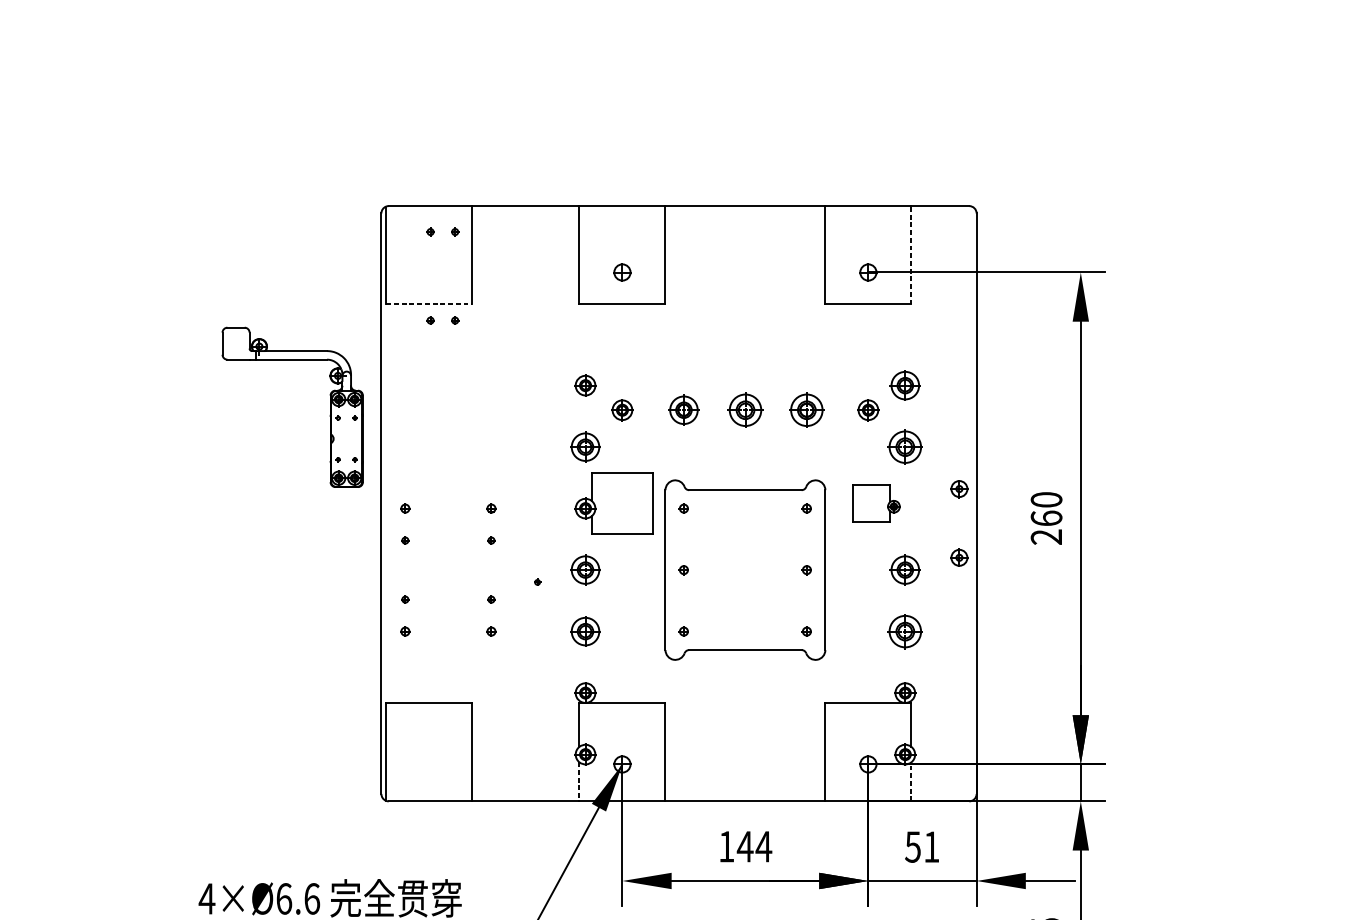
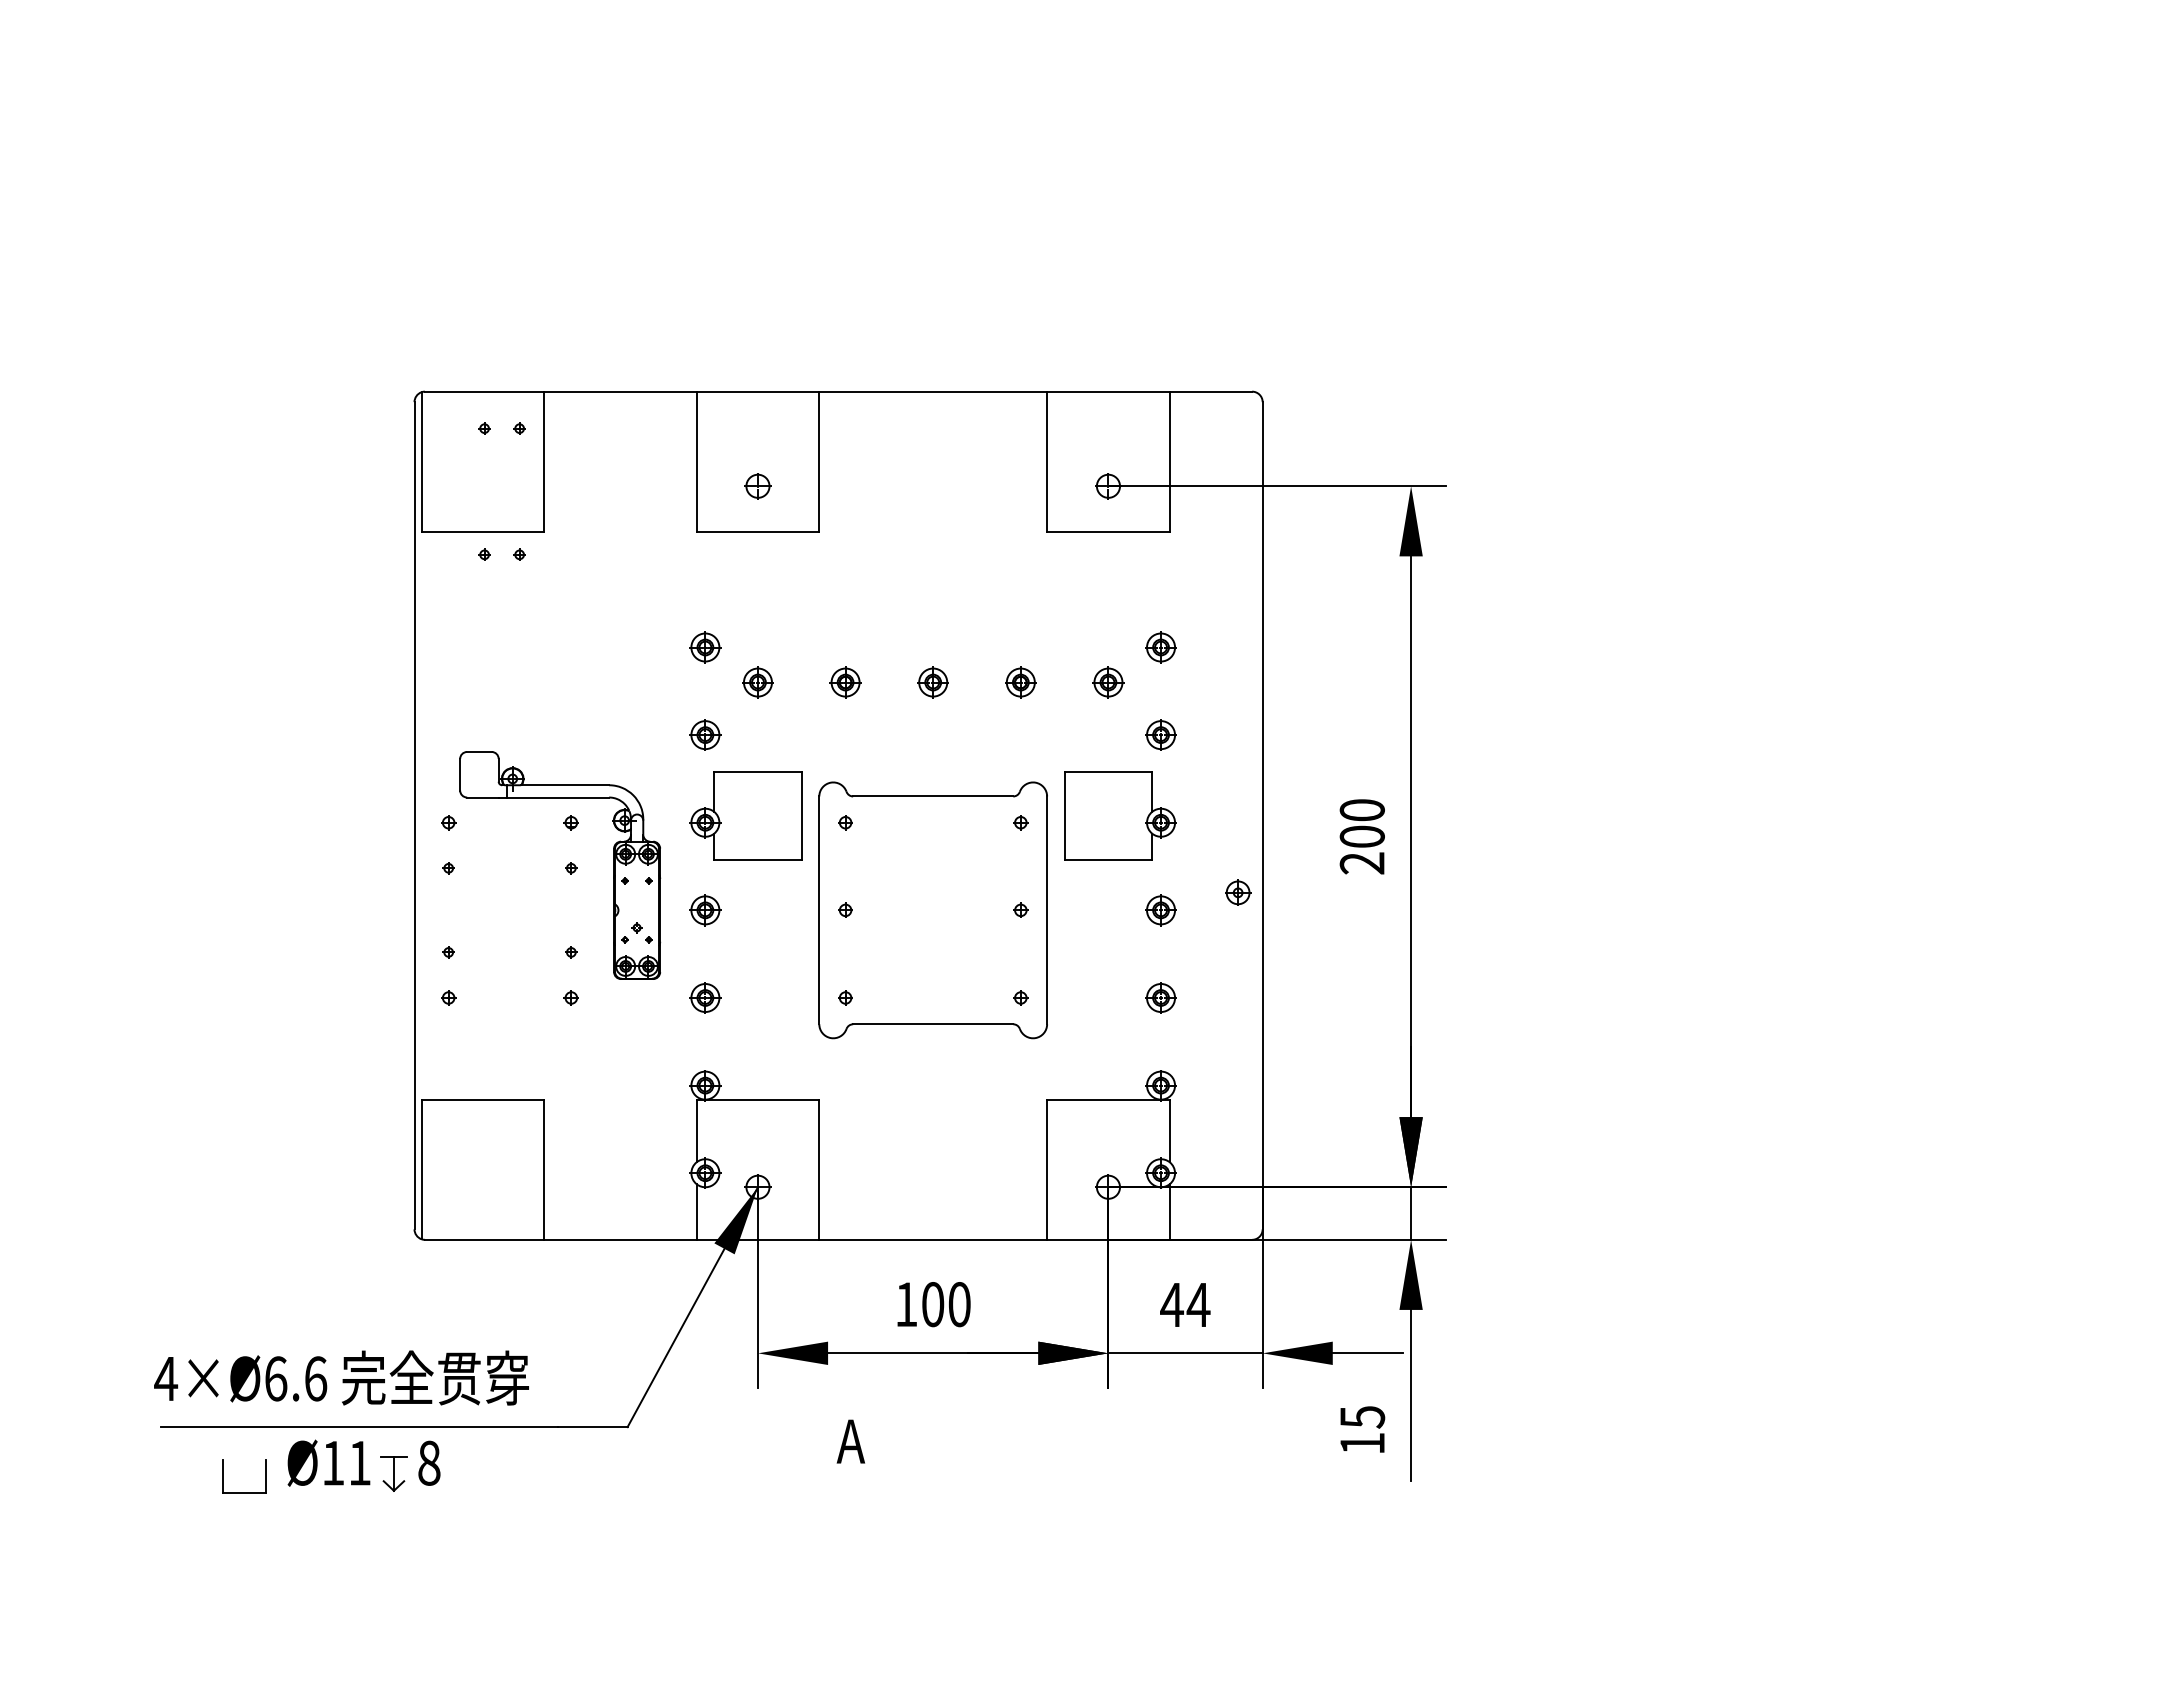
line: (911, 255) -> (1169, 461), dashed -> solid
line: (429, 304) -> (483, 531), dashed -> solid
part: (904, 385) -> (1160, 647), size x0.71
part: (330, 407) -> (613, 865), moved
part: (683, 410) -> (845, 682), size x0.71
part: (744, 410) -> (932, 682), size x0.62
part: (806, 410) -> (1020, 682), size x0.62
part: (585, 446) -> (705, 734), size x0.71
part: (904, 446) -> (1160, 734), size x0.62
part: (959, 488) -> (1238, 794), removed
part: (876, 503) -> (1120, 815), size x1.67
text: (1045, 518) -> (1361, 836), 260 -> 200
part: (585, 570) -> (705, 910), size x0.71
part: (904, 570) -> (1160, 910), size x0.71
part: (585, 631) -> (705, 997), size x0.71
part: (904, 631) -> (1160, 997), size x0.62
line: (579, 782) -> (696, 1212), dashed -> solid
line: (911, 782) -> (1169, 1212), dashed -> solid
text: (754, 846) -> (946, 1304), 144 -> 100
text: (922, 847) -> (1185, 1305), 51 -> 44

